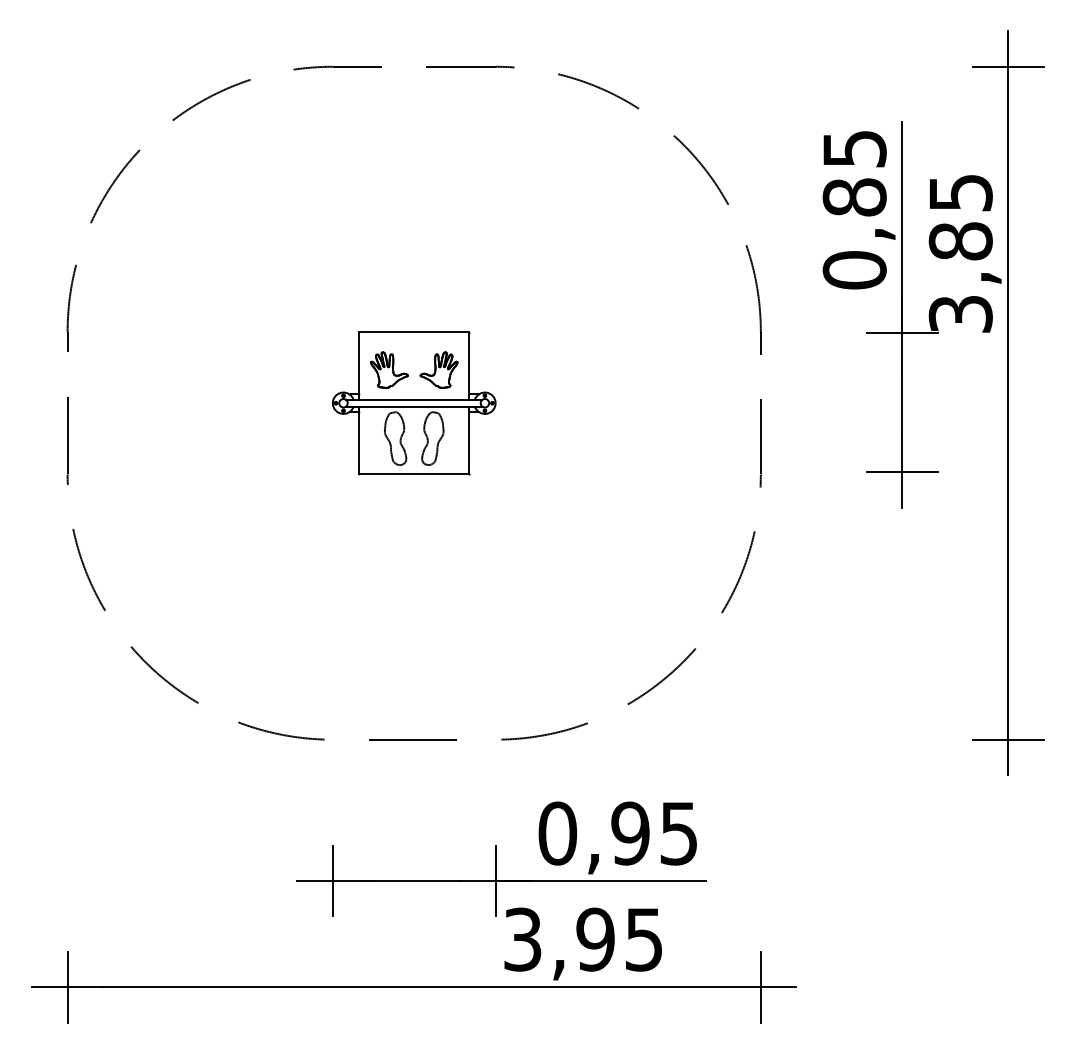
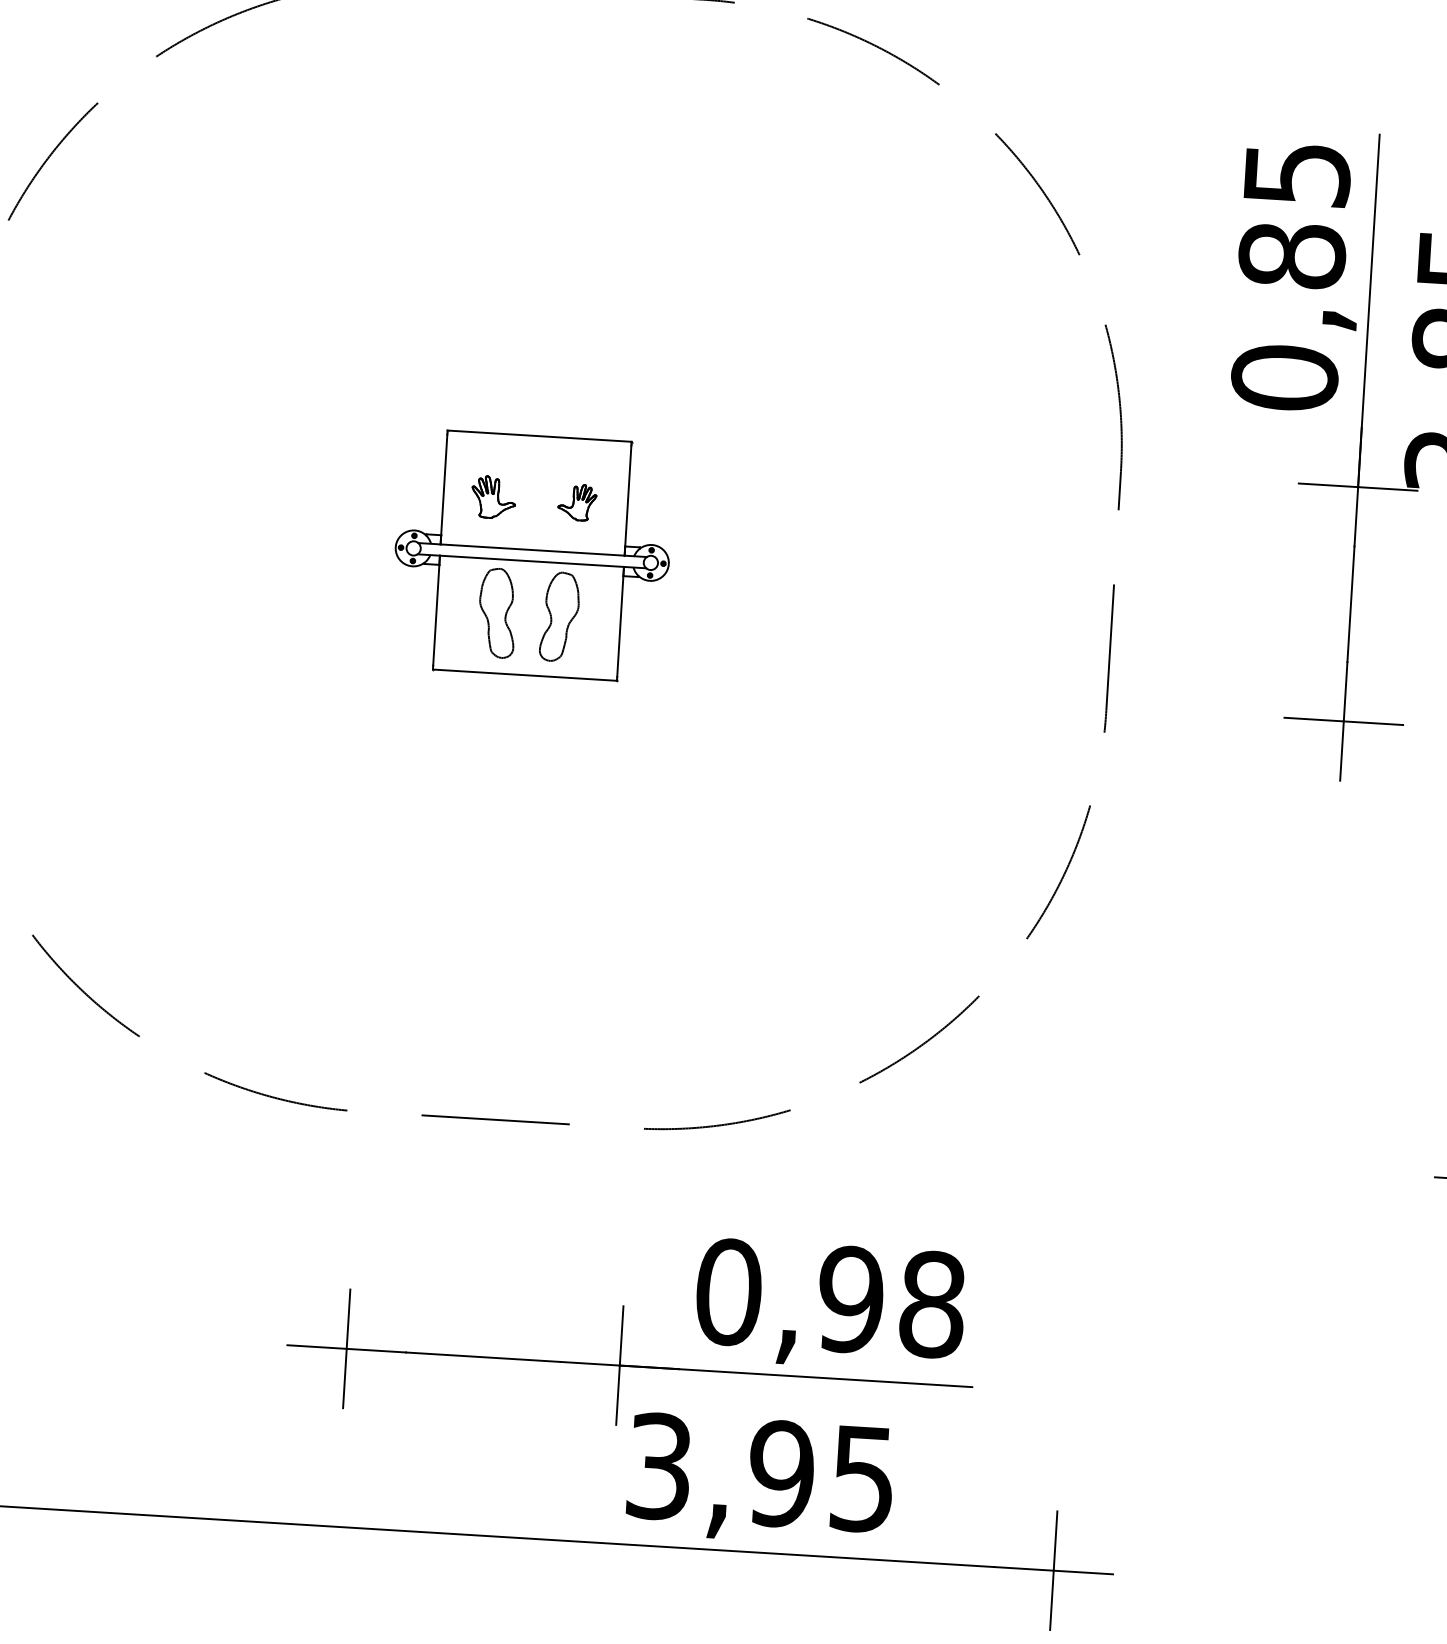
part: (388, 369) -> (492, 496), size x0.7
part: (438, 369) -> (576, 501), size x0.6
text: (679, 833) -> (933, 1304), 0,95 -> 0,98

